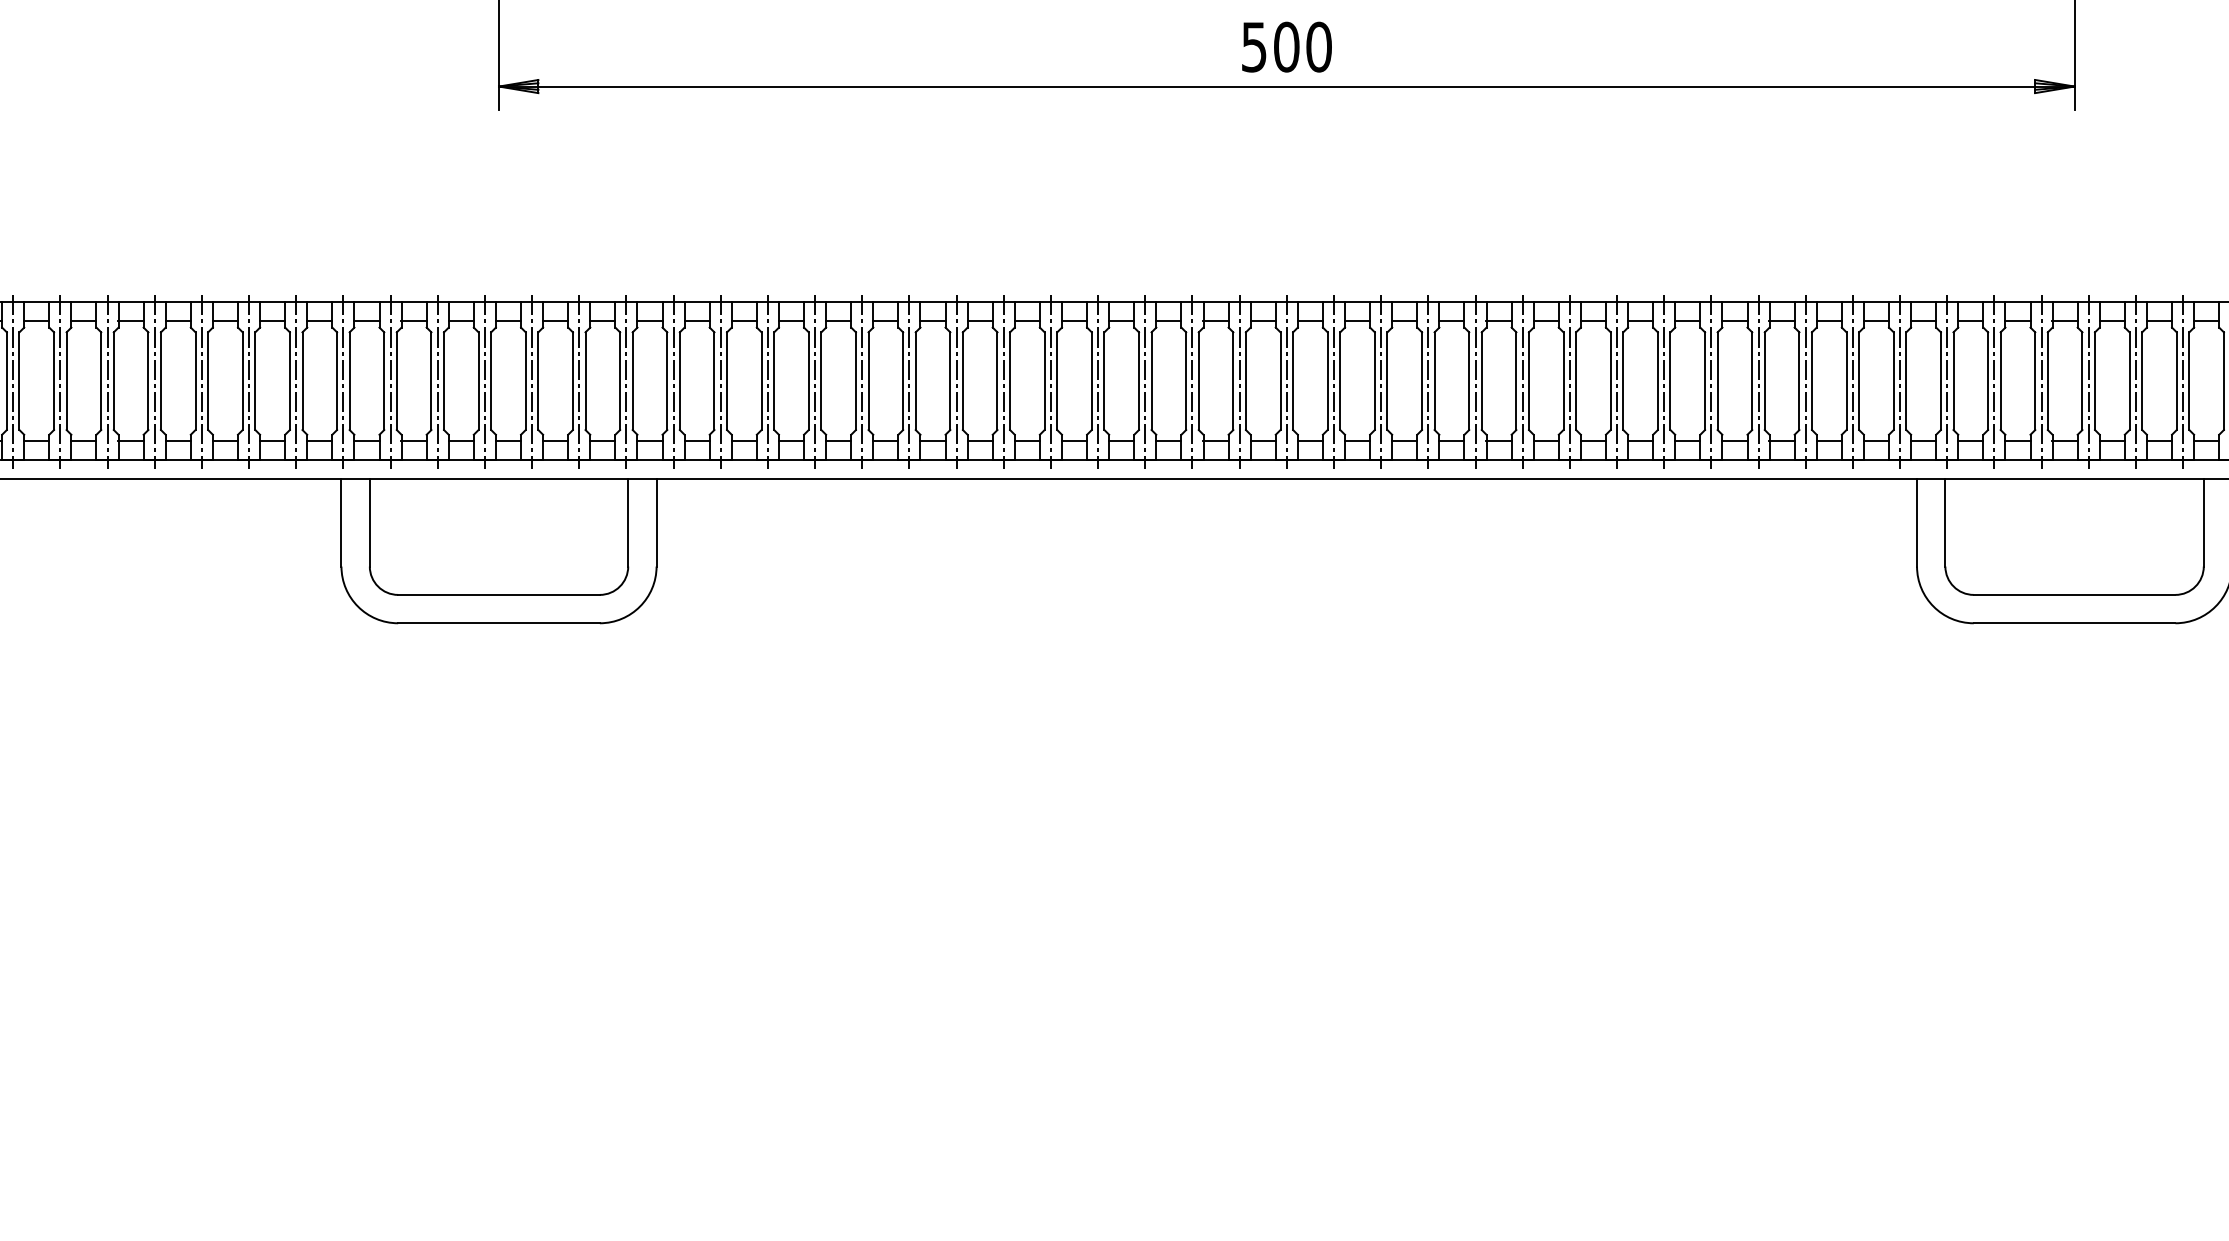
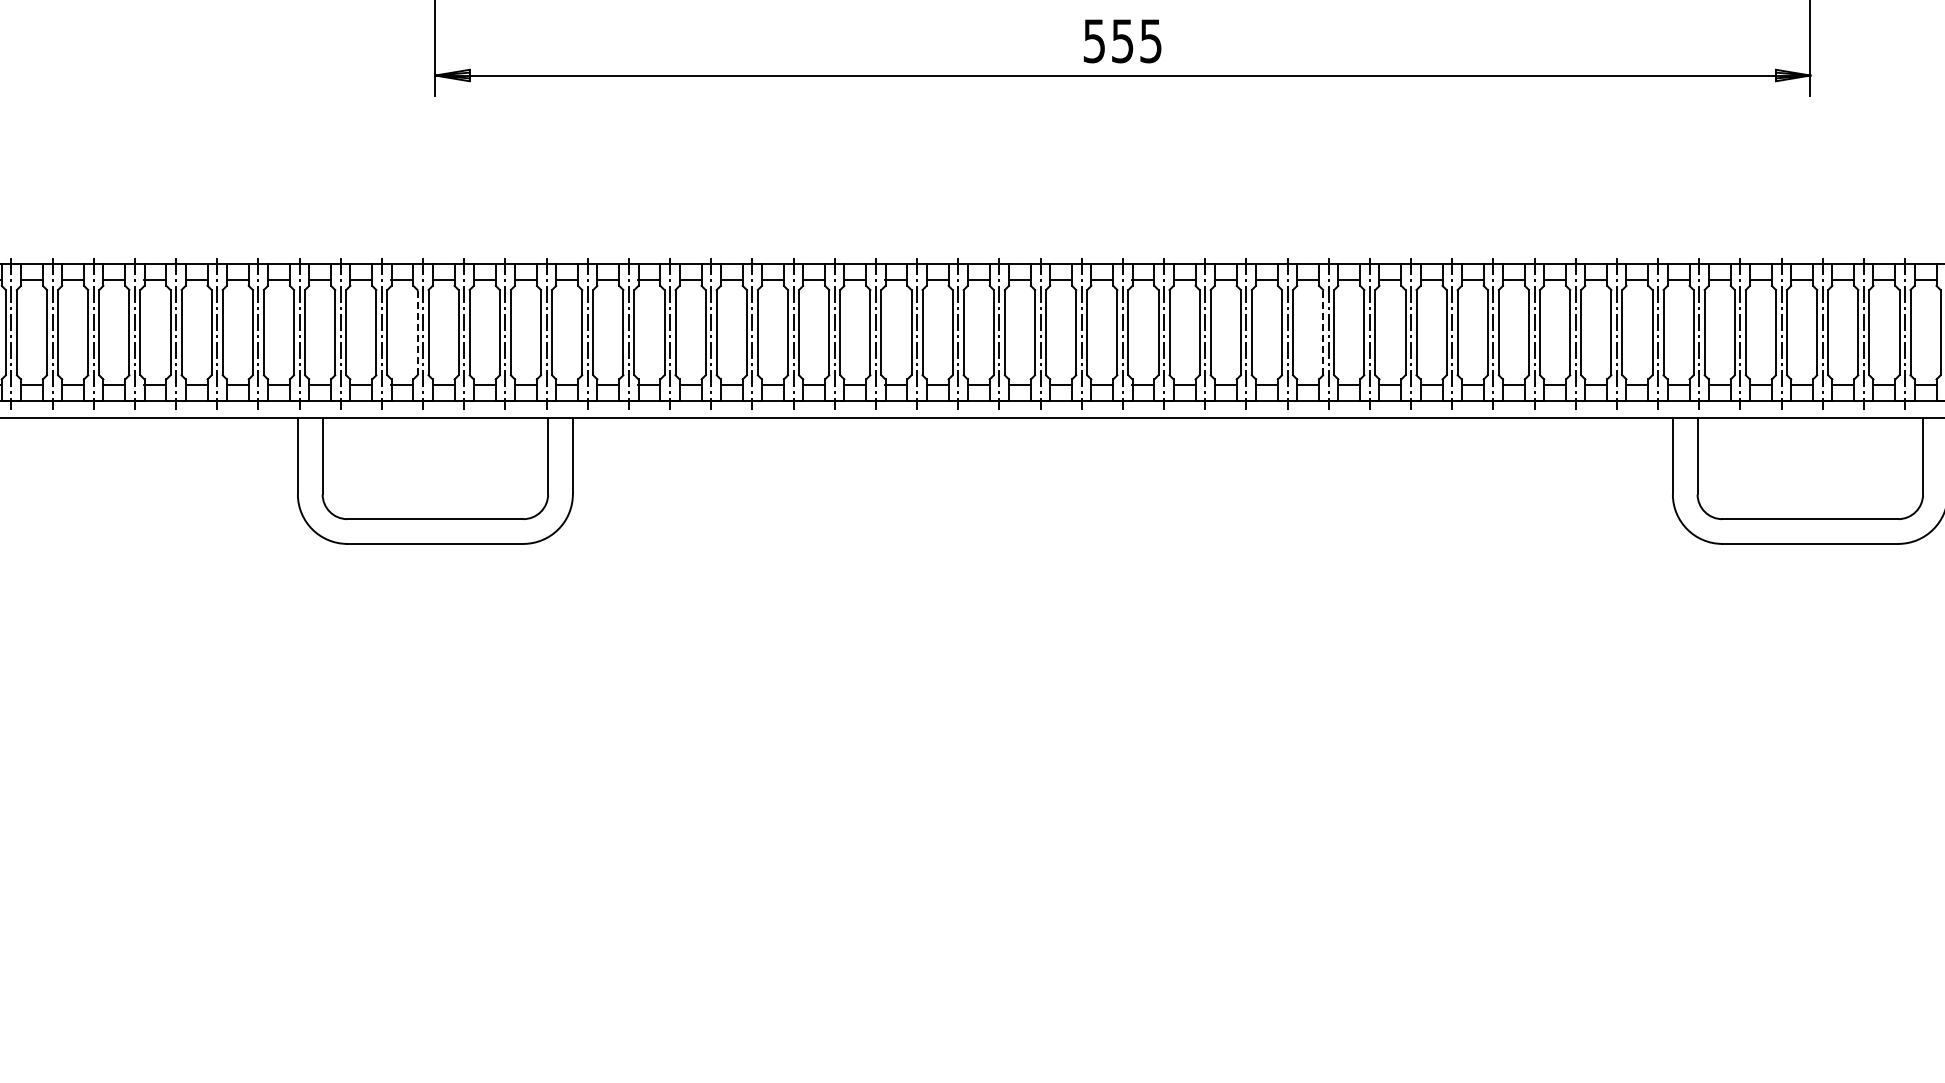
text: (1302, 47) -> (1136, 41), 500 -> 555
line: (478, 381) -> (417, 332), solid -> dashed
line: (1516, 381) -> (1323, 332), solid -> dashed

